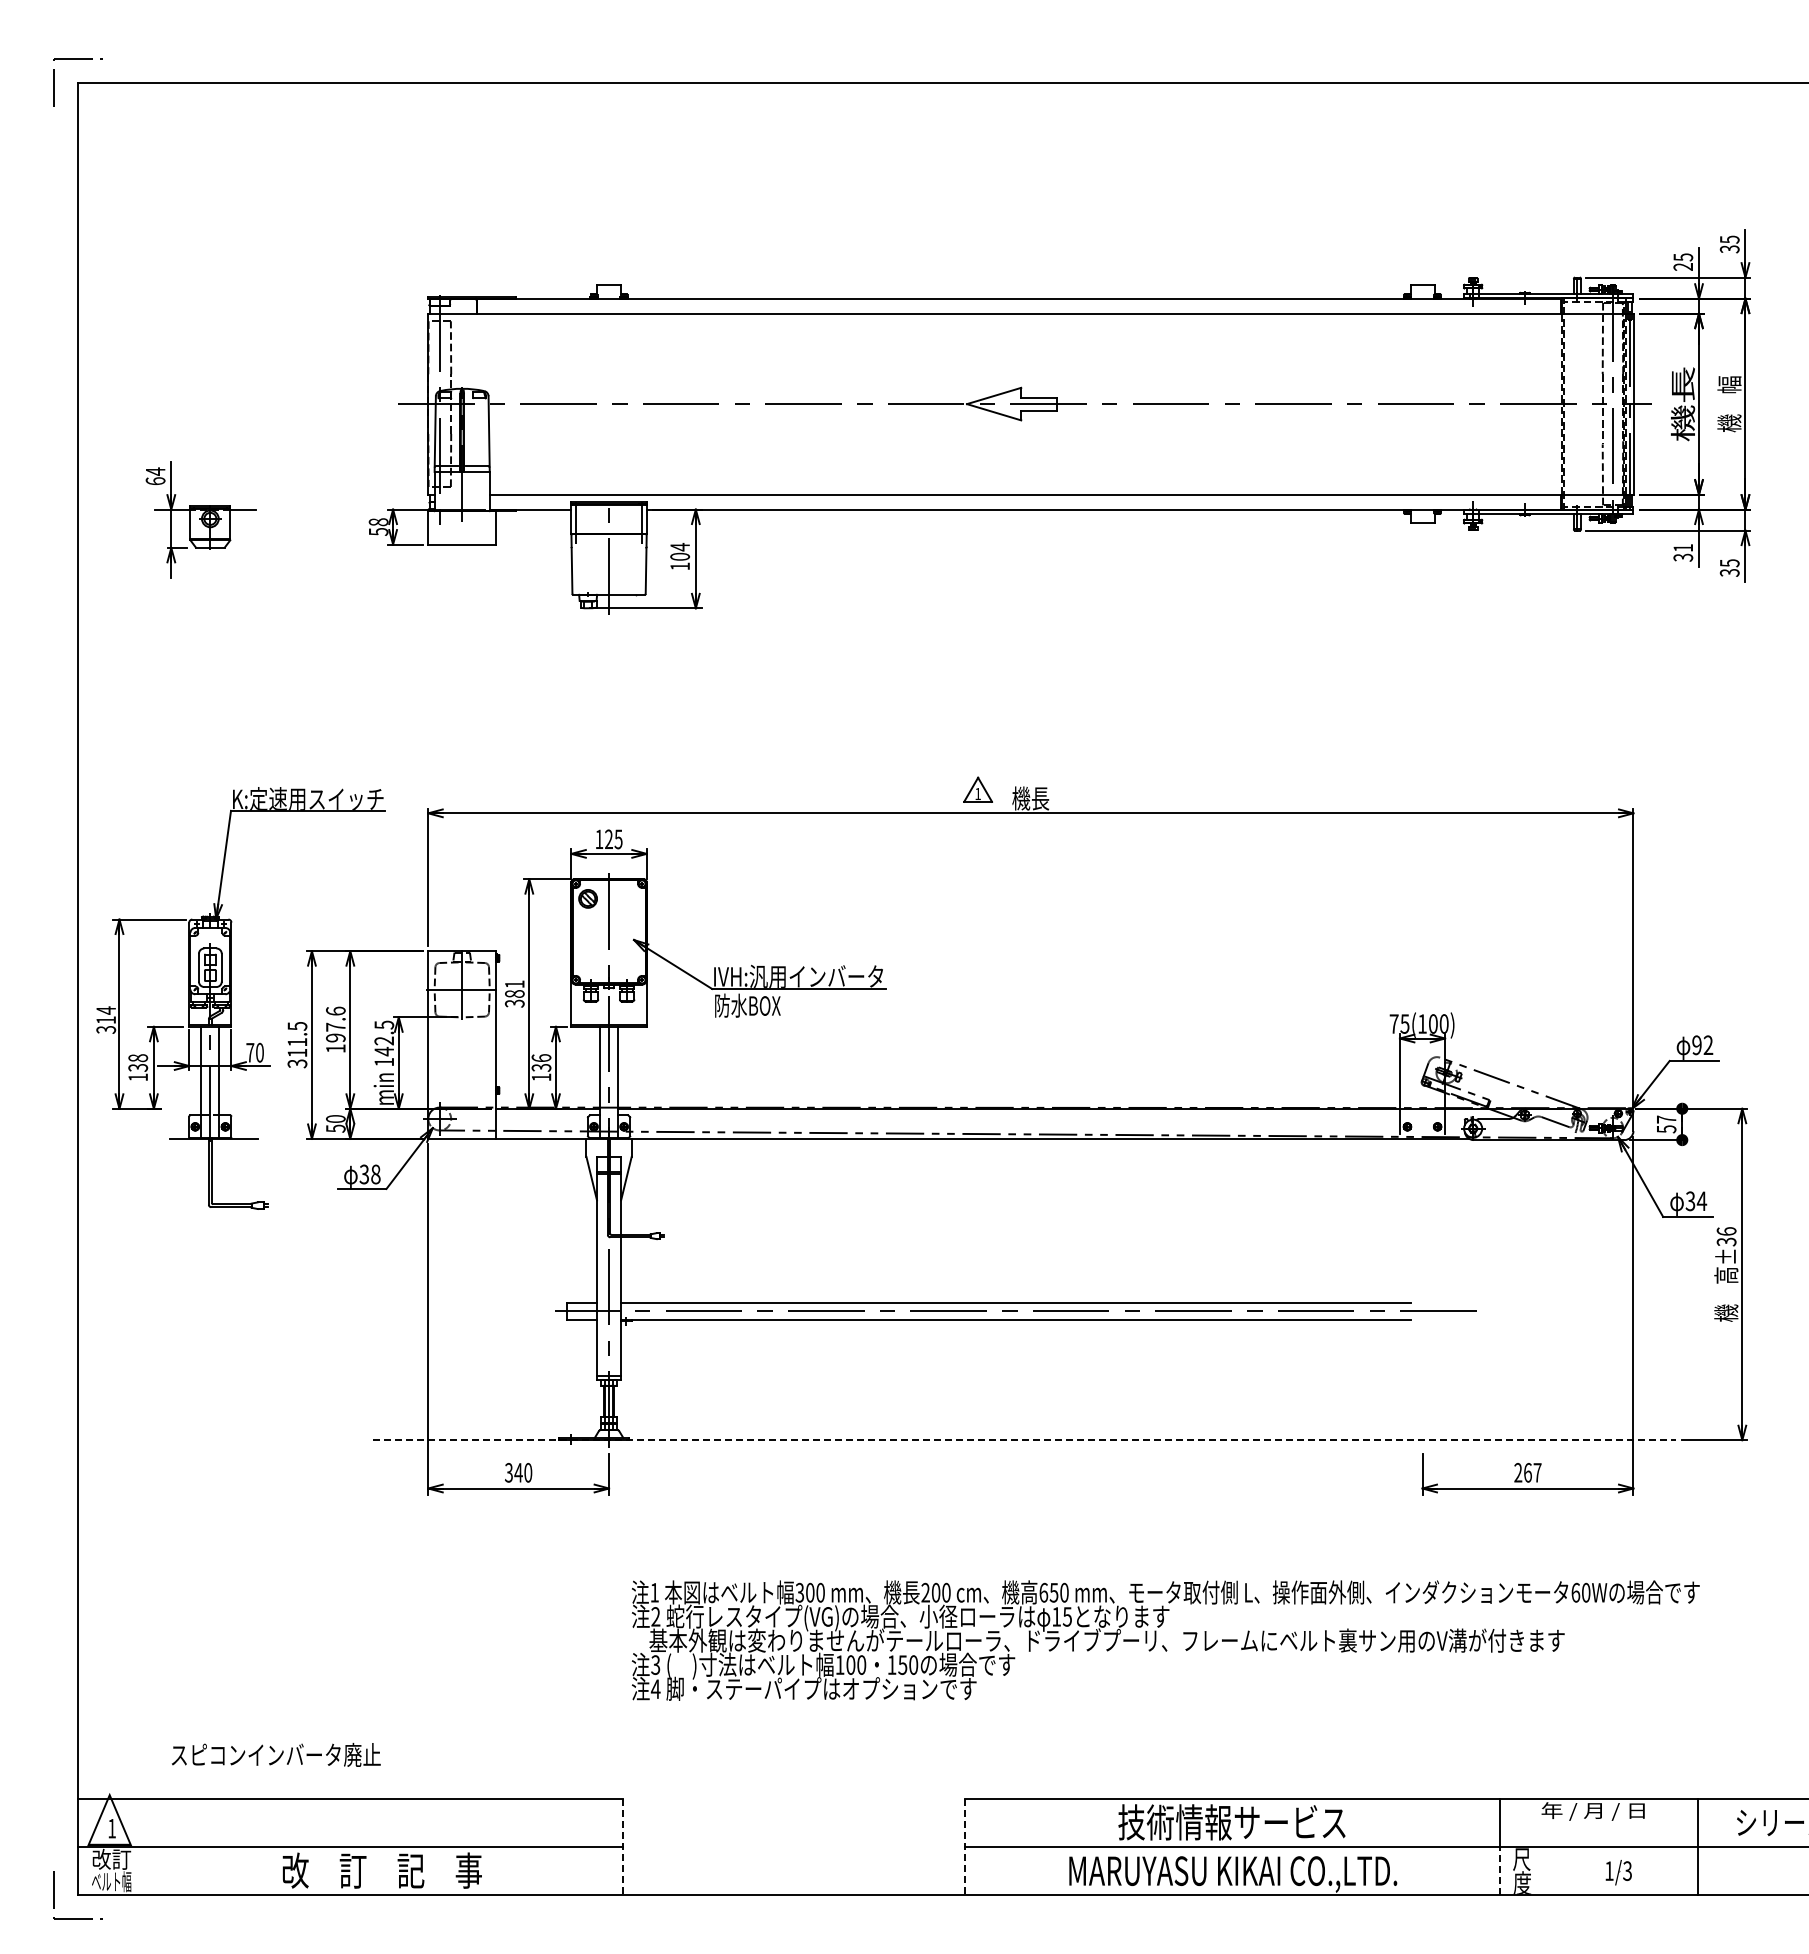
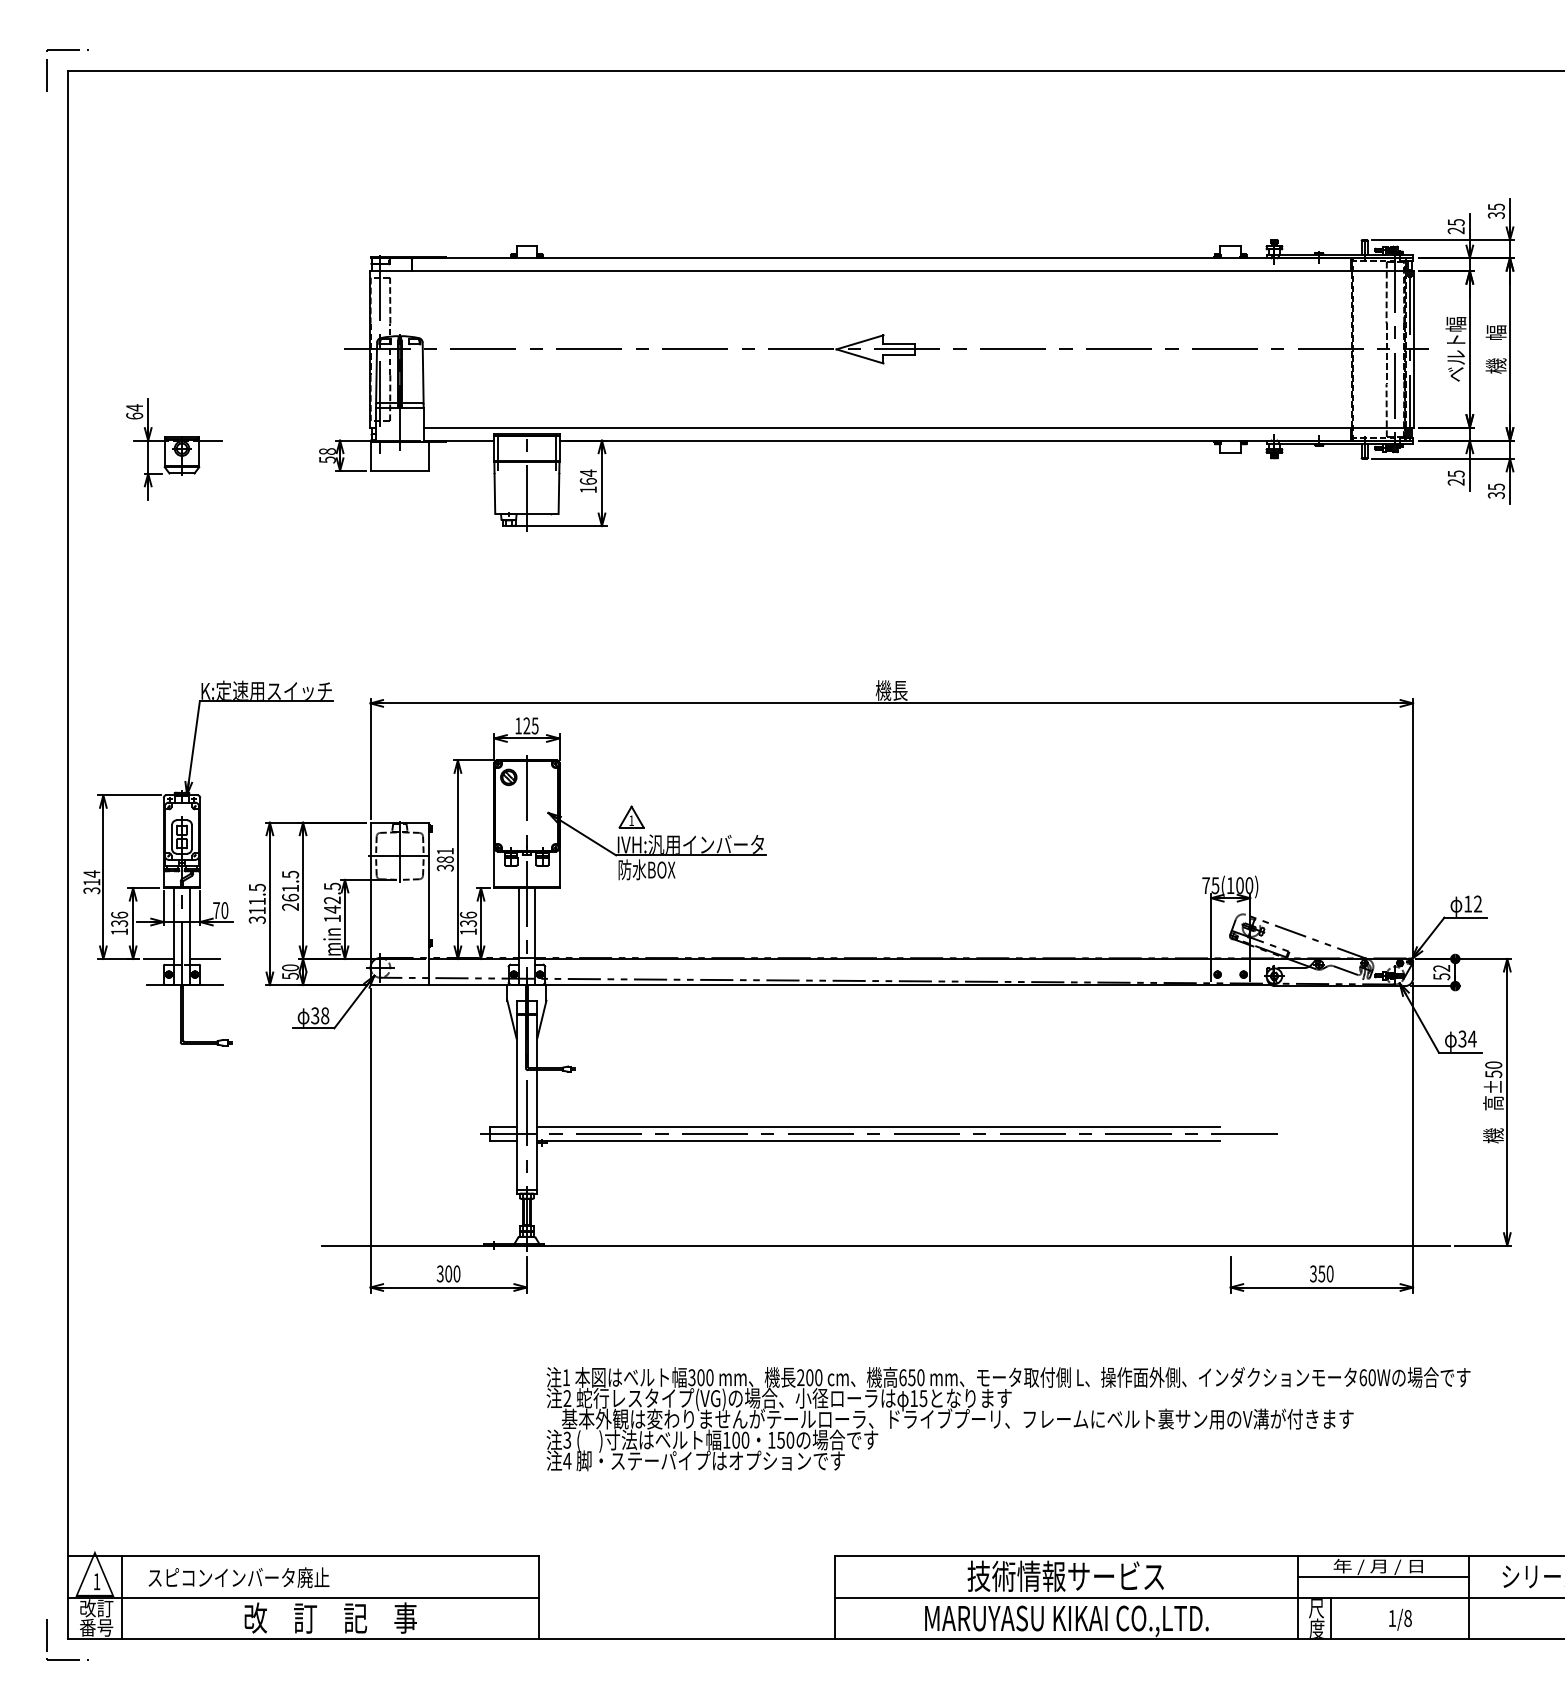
text: (1682, 403) -> (1455, 348), 機長 -> ベルト幅
text: (1683, 552) -> (1456, 477), 31 -> 25
text: (679, 556) -> (587, 481), 104 -> 164
part: (977, 789) -> (631, 816), moved
text: (335, 1029) -> (290, 890), 197.6 -> 261.5
text: (1696, 1045) -> (1467, 904), 92 -> 12
text: (137, 1058) -> (118, 915), 138 -> 136
line: (183, 1108) -> (158, 958), added
line: (236, 1108) -> (204, 958), added
text: (1666, 1119) -> (1441, 968), 57 -> 52
text: (1726, 1236) -> (1493, 1069), ±36 -> ±50
line: (1024, 1440) -> (886, 1245), dashed -> solid
text: (518, 1472) -> (448, 1273), 340 -> 300
text: (1527, 1472) -> (1321, 1273), 267 -> 350
text: (276, 1754) -> (239, 1577), moved
line: (1599, 1822) -> (1383, 1576), added
line: (141, 1846) -> (122, 1597), added
line: (623, 1847) -> (539, 1598), dashed -> solid
line: (965, 1847) -> (835, 1598), dashed -> solid
line: (1500, 1870) -> (1298, 1617), dashed -> solid
text: (1627, 1870) -> (1407, 1617), 1/3 -> 1/8
line: (1539, 1871) -> (1331, 1618), added
text: (111, 1881) -> (96, 1627), ベルト幅 -> 番号

